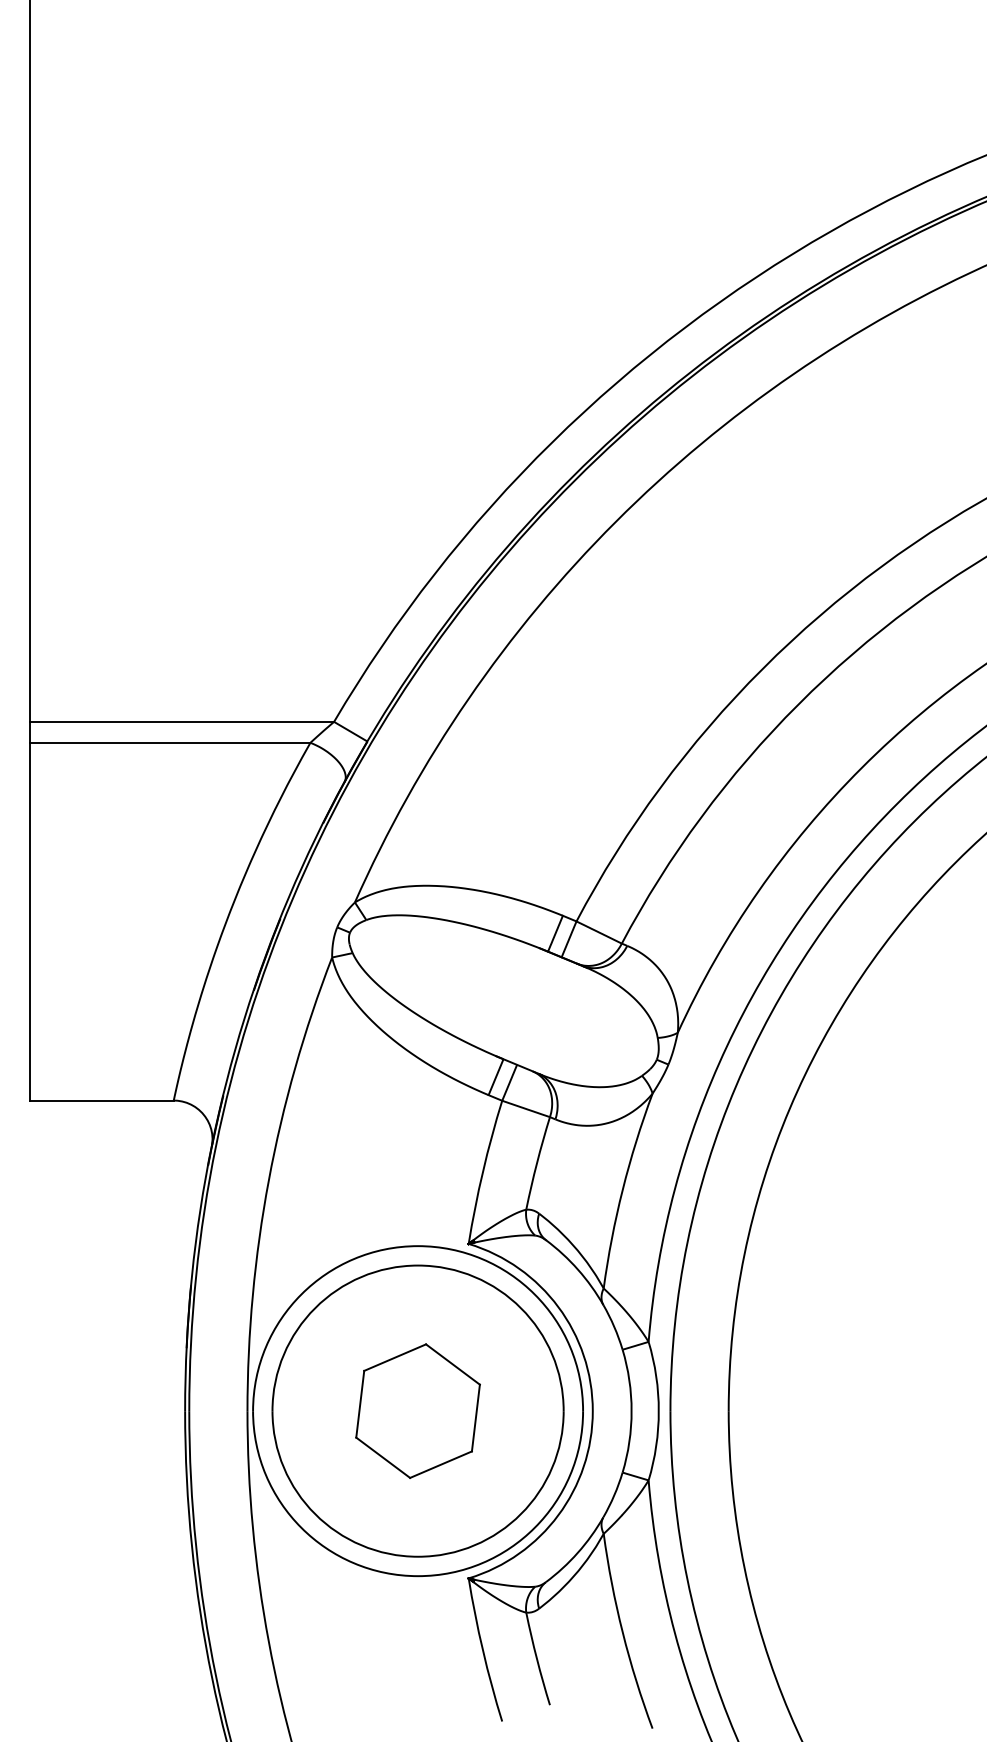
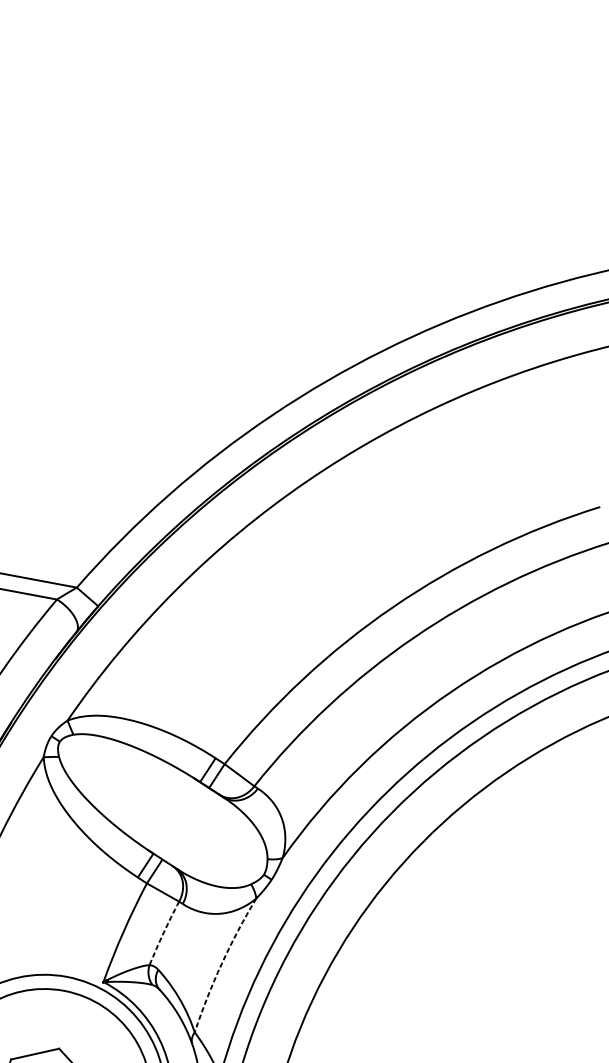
arc: (537, 1163) -> (163, 933), solid -> dashed
arc: (622, 1189) -> (221, 963), solid -> dashed

